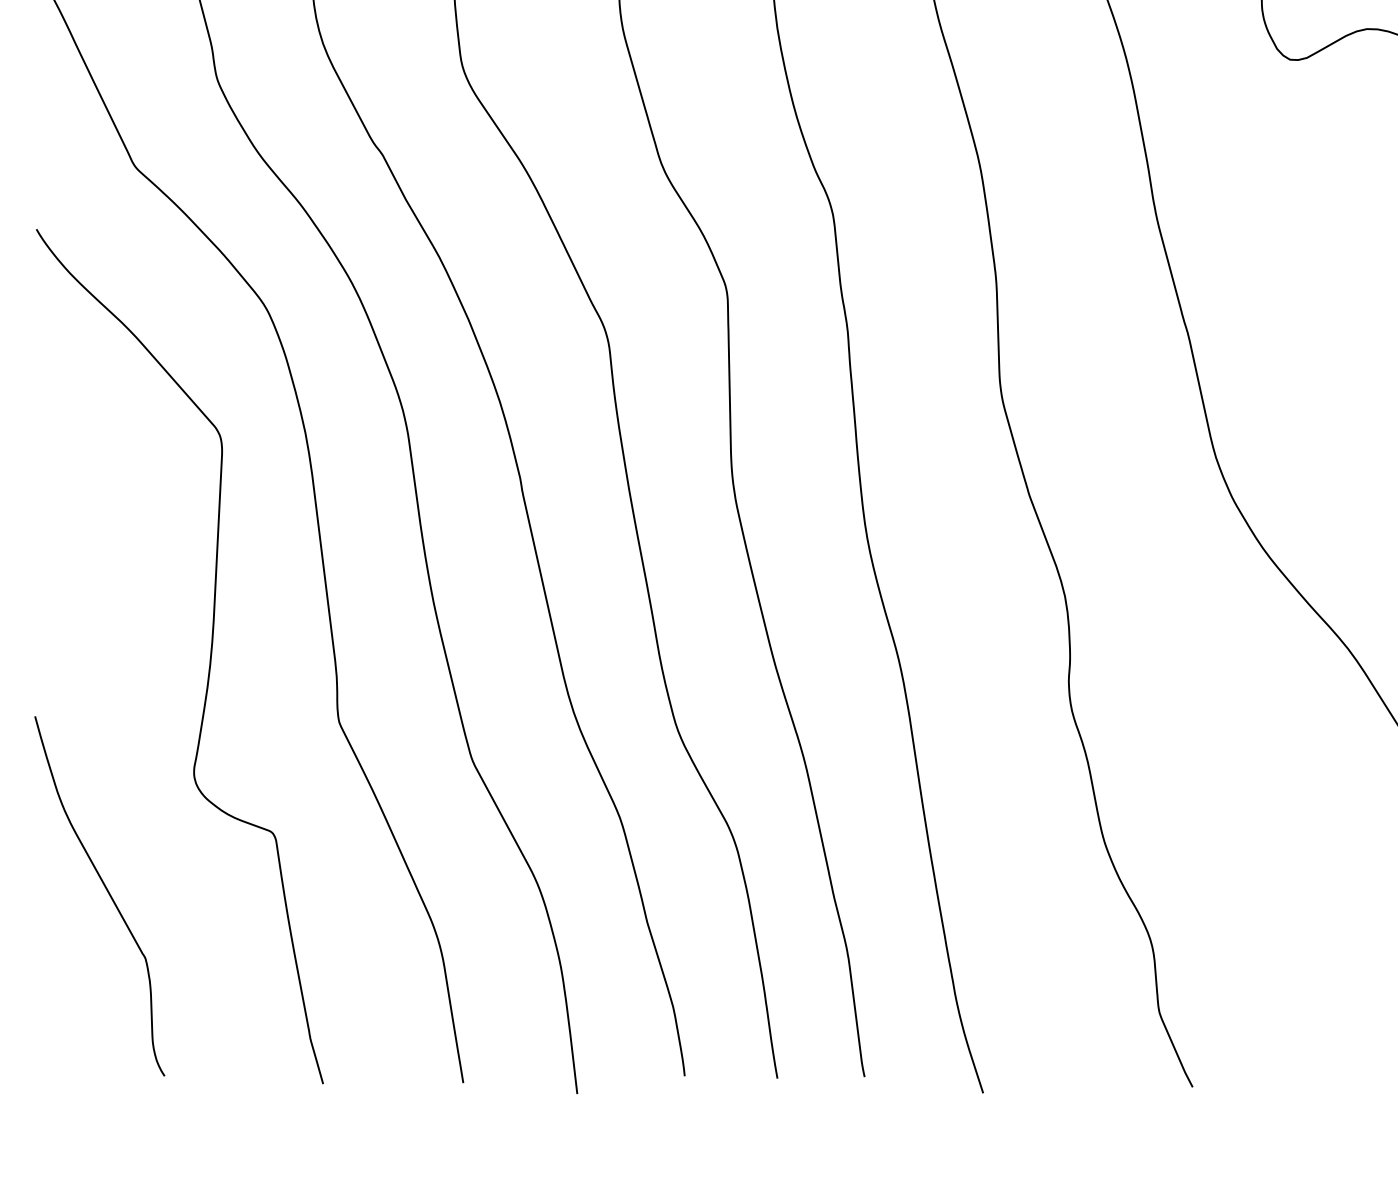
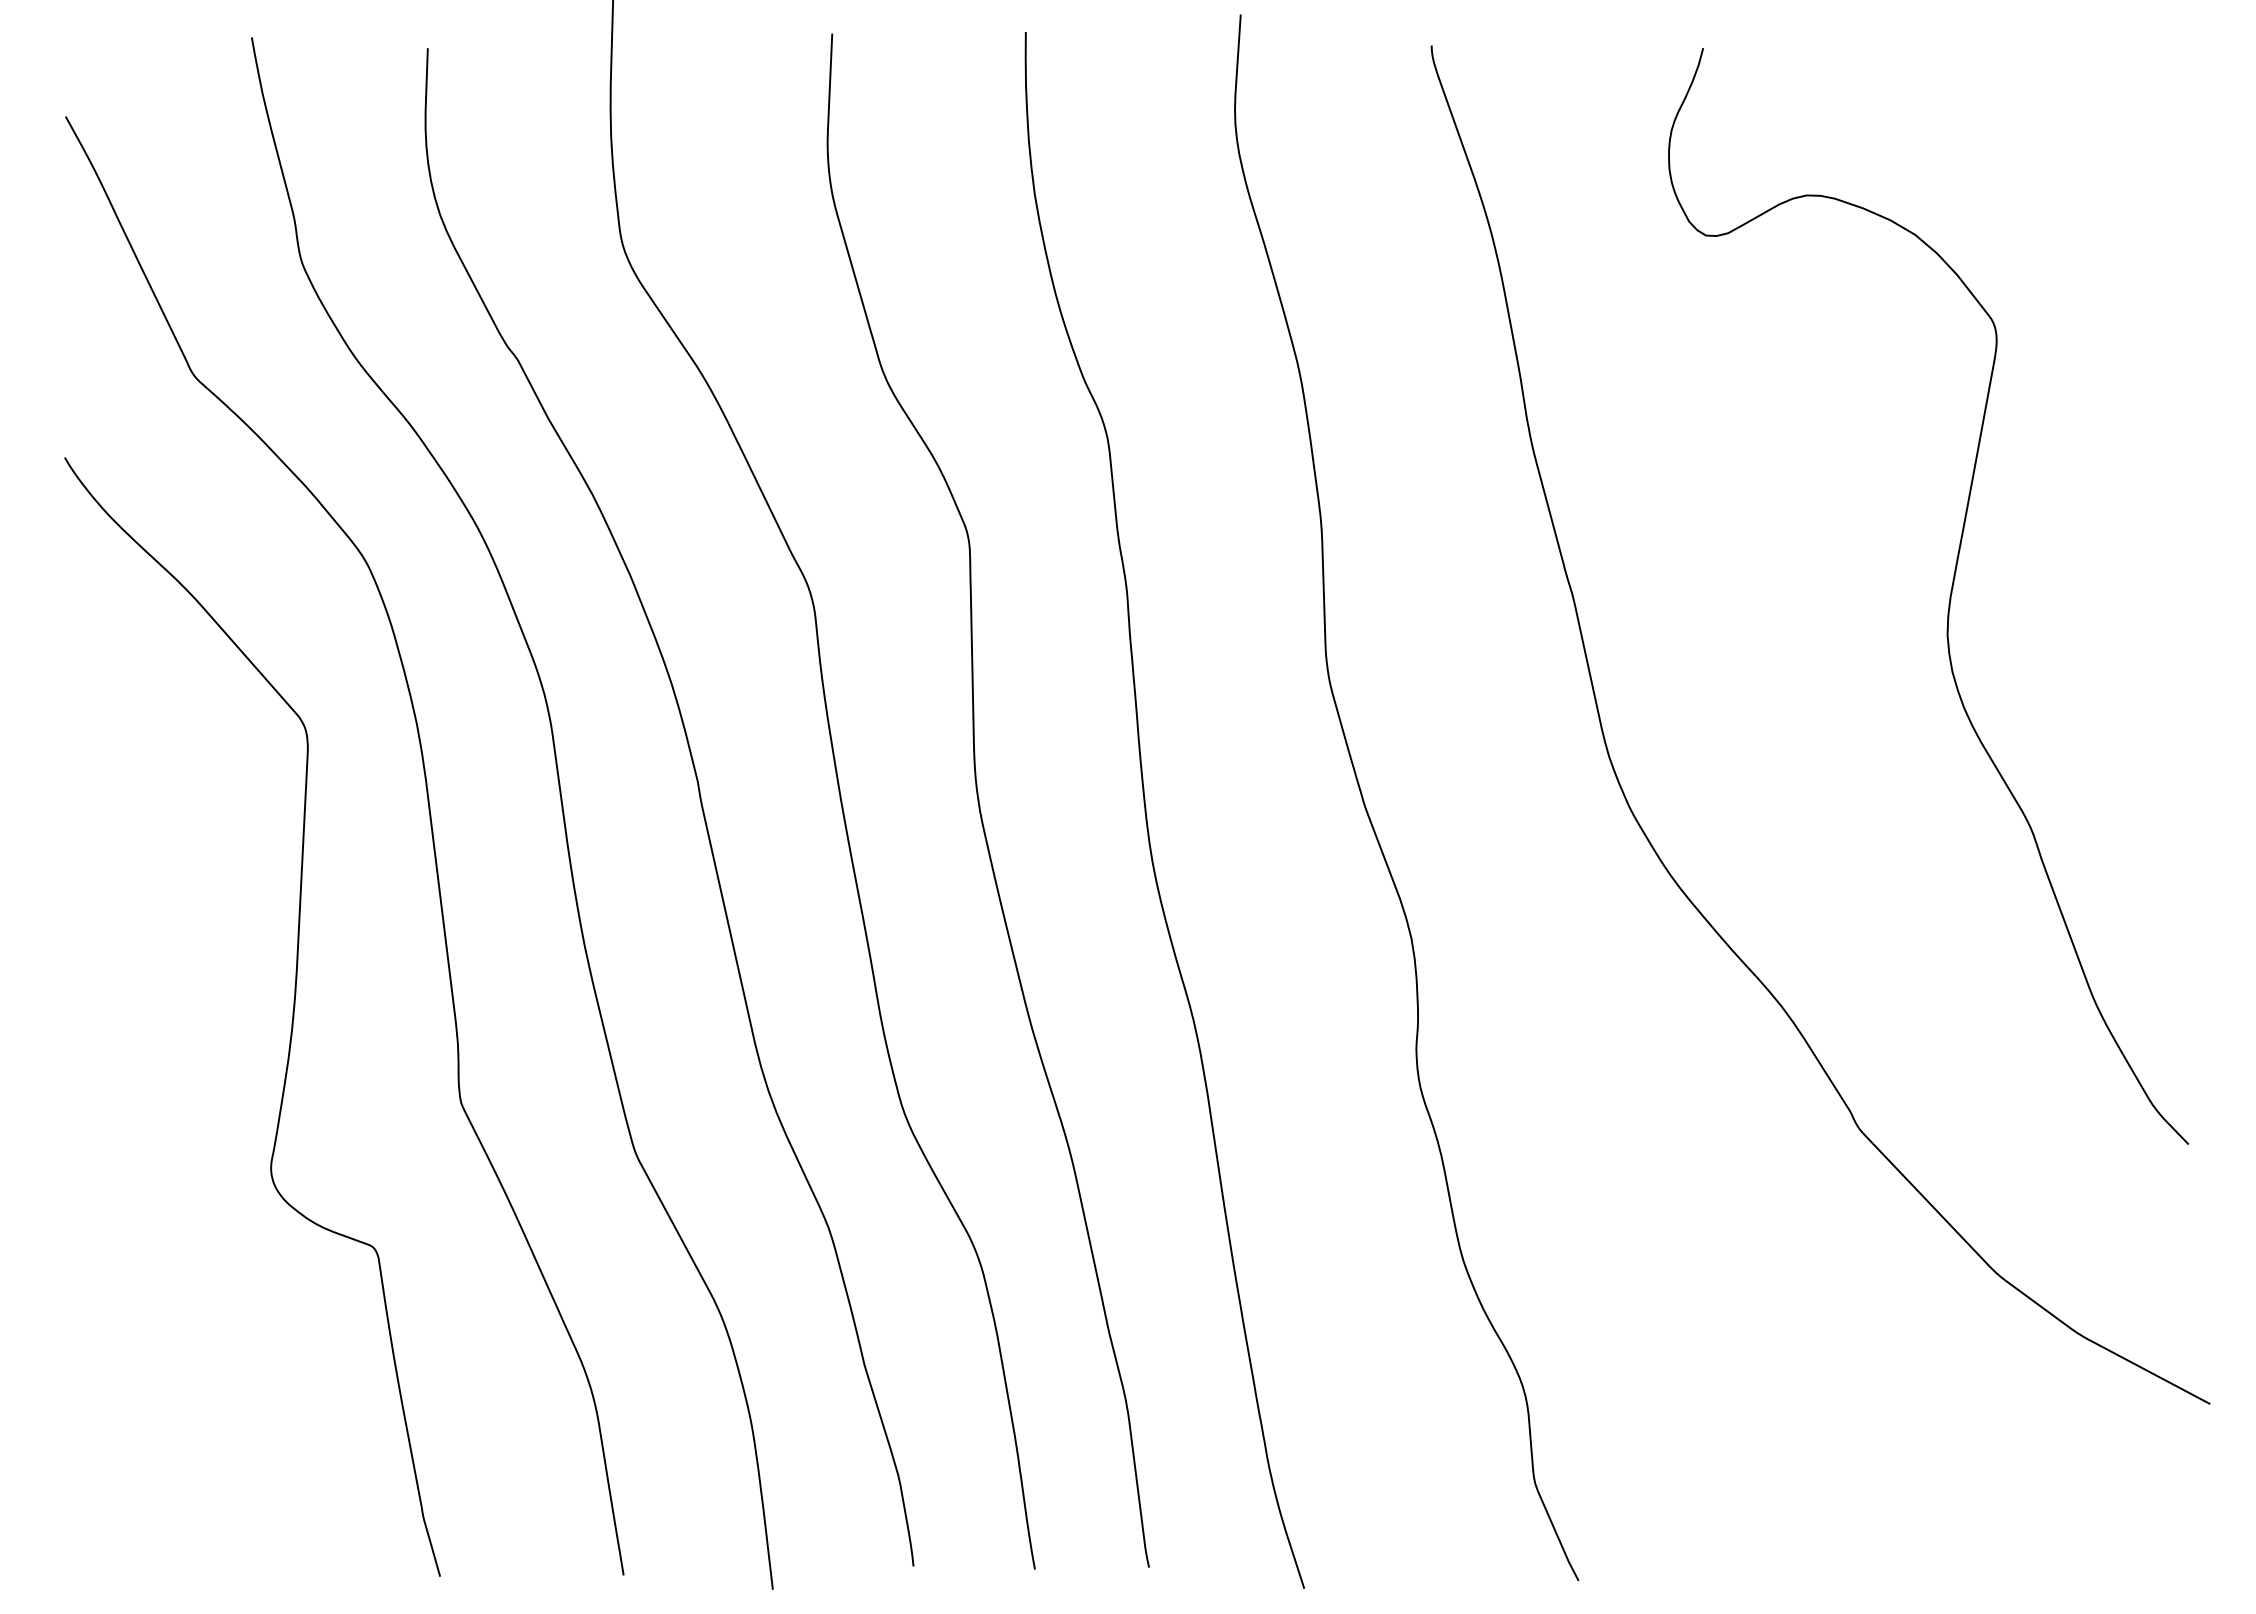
curve: (106, 890) -> (156, 1323), removed

